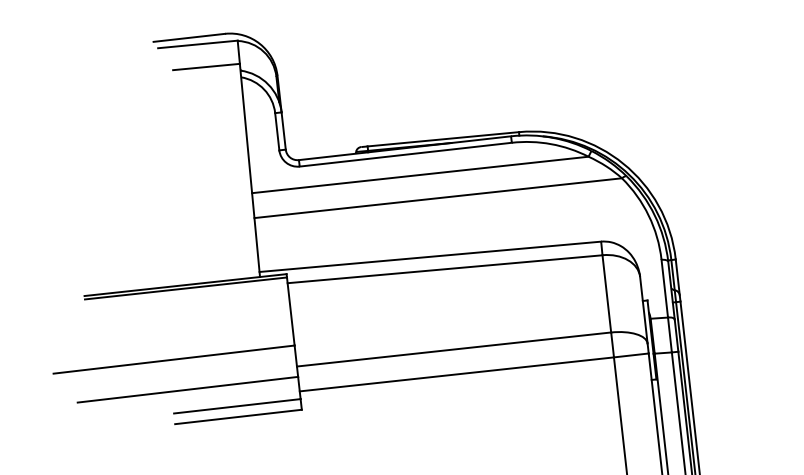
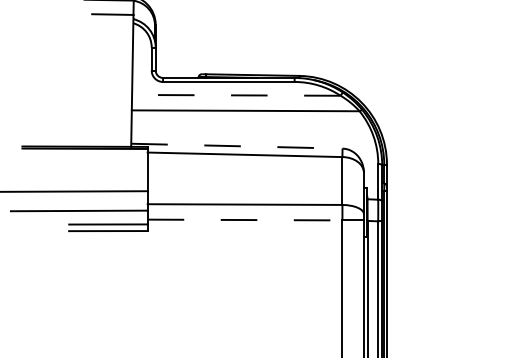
line: (418, 175) -> (235, 95), solid -> dashed
line: (429, 257) -> (236, 146), solid -> dashed
line: (457, 375) -> (245, 220), solid -> dashed

